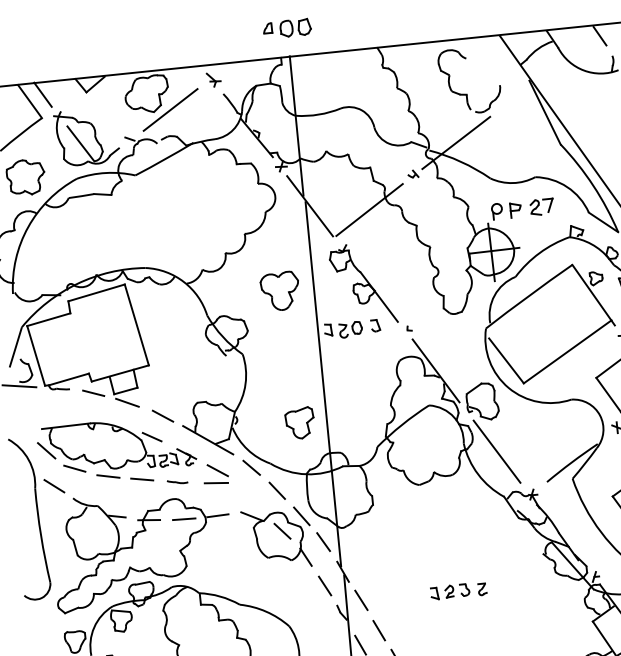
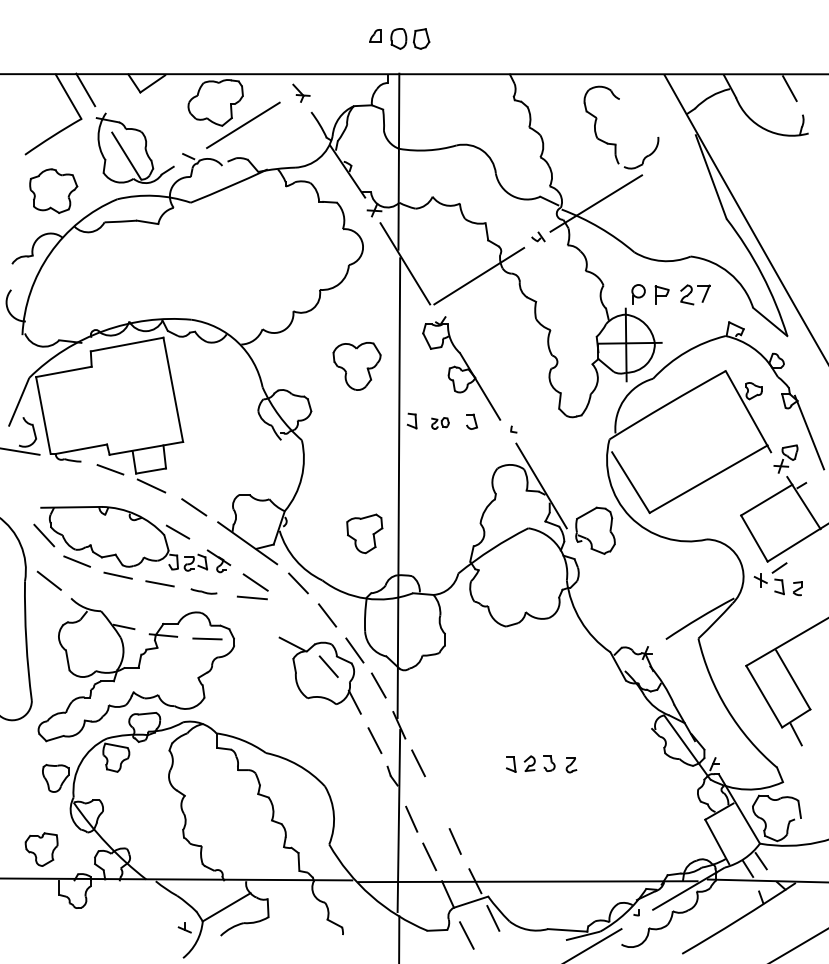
part: (350, 329) -> (440, 423), size x0.6
line: (497, 451) -> (607, 594), removed
line: (217, 515) -> (249, 638), removed
line: (378, 630) -> (436, 803), removed

